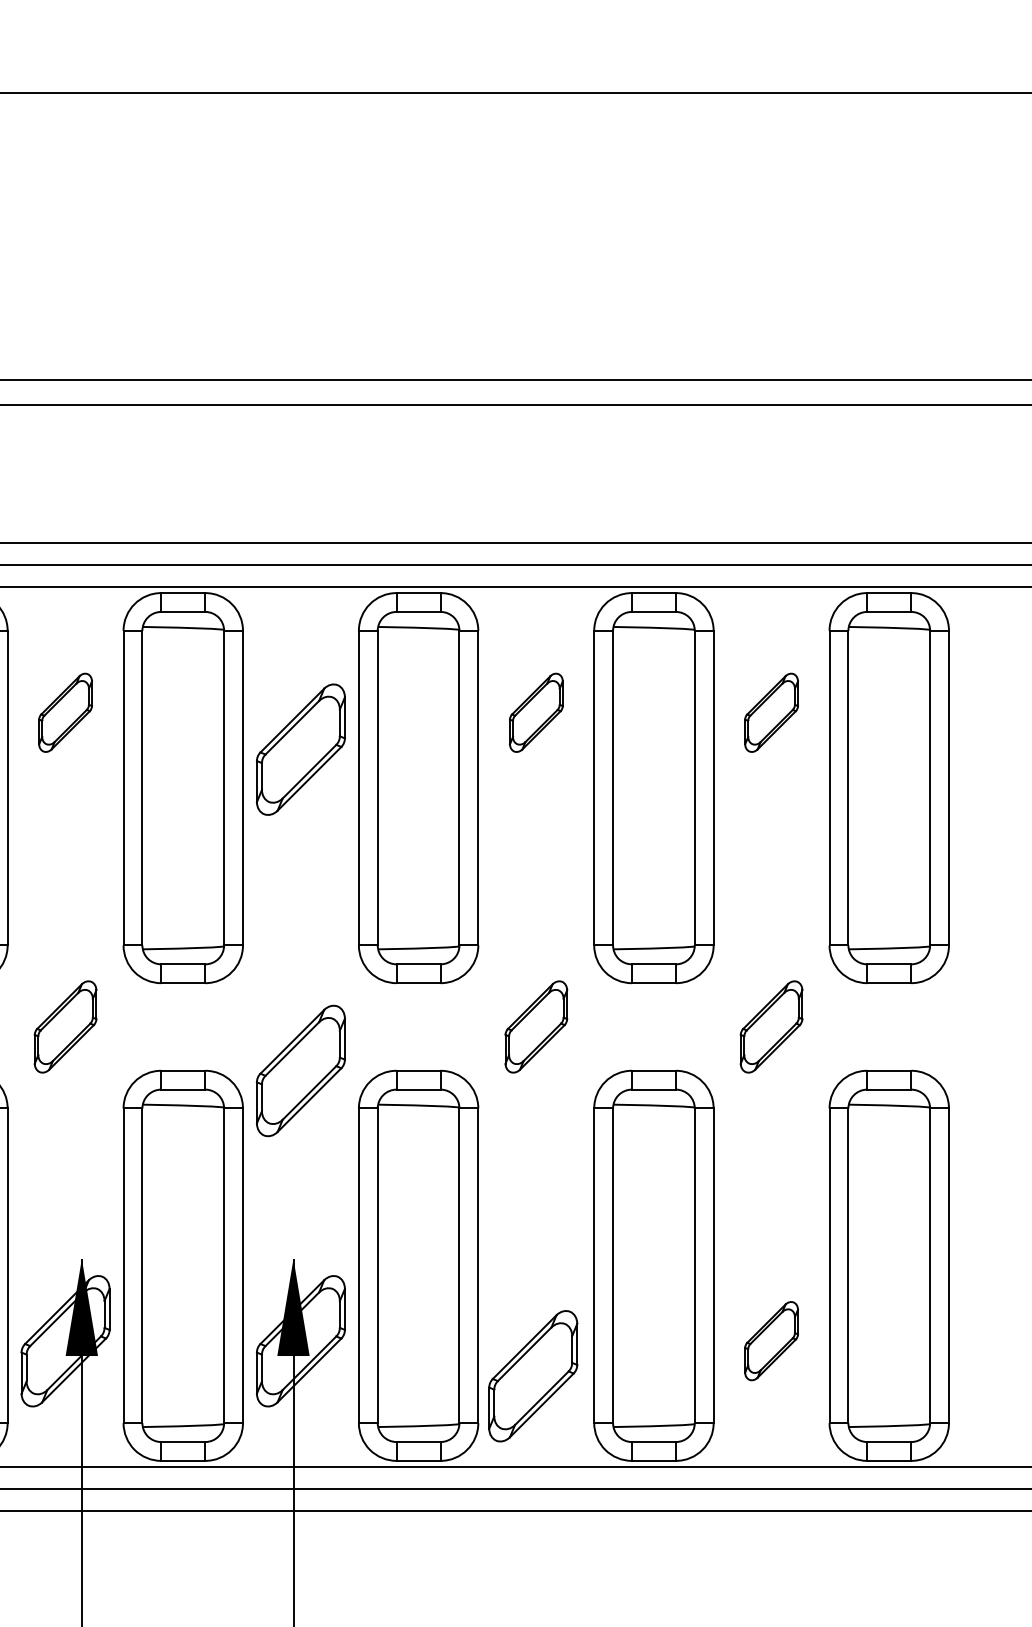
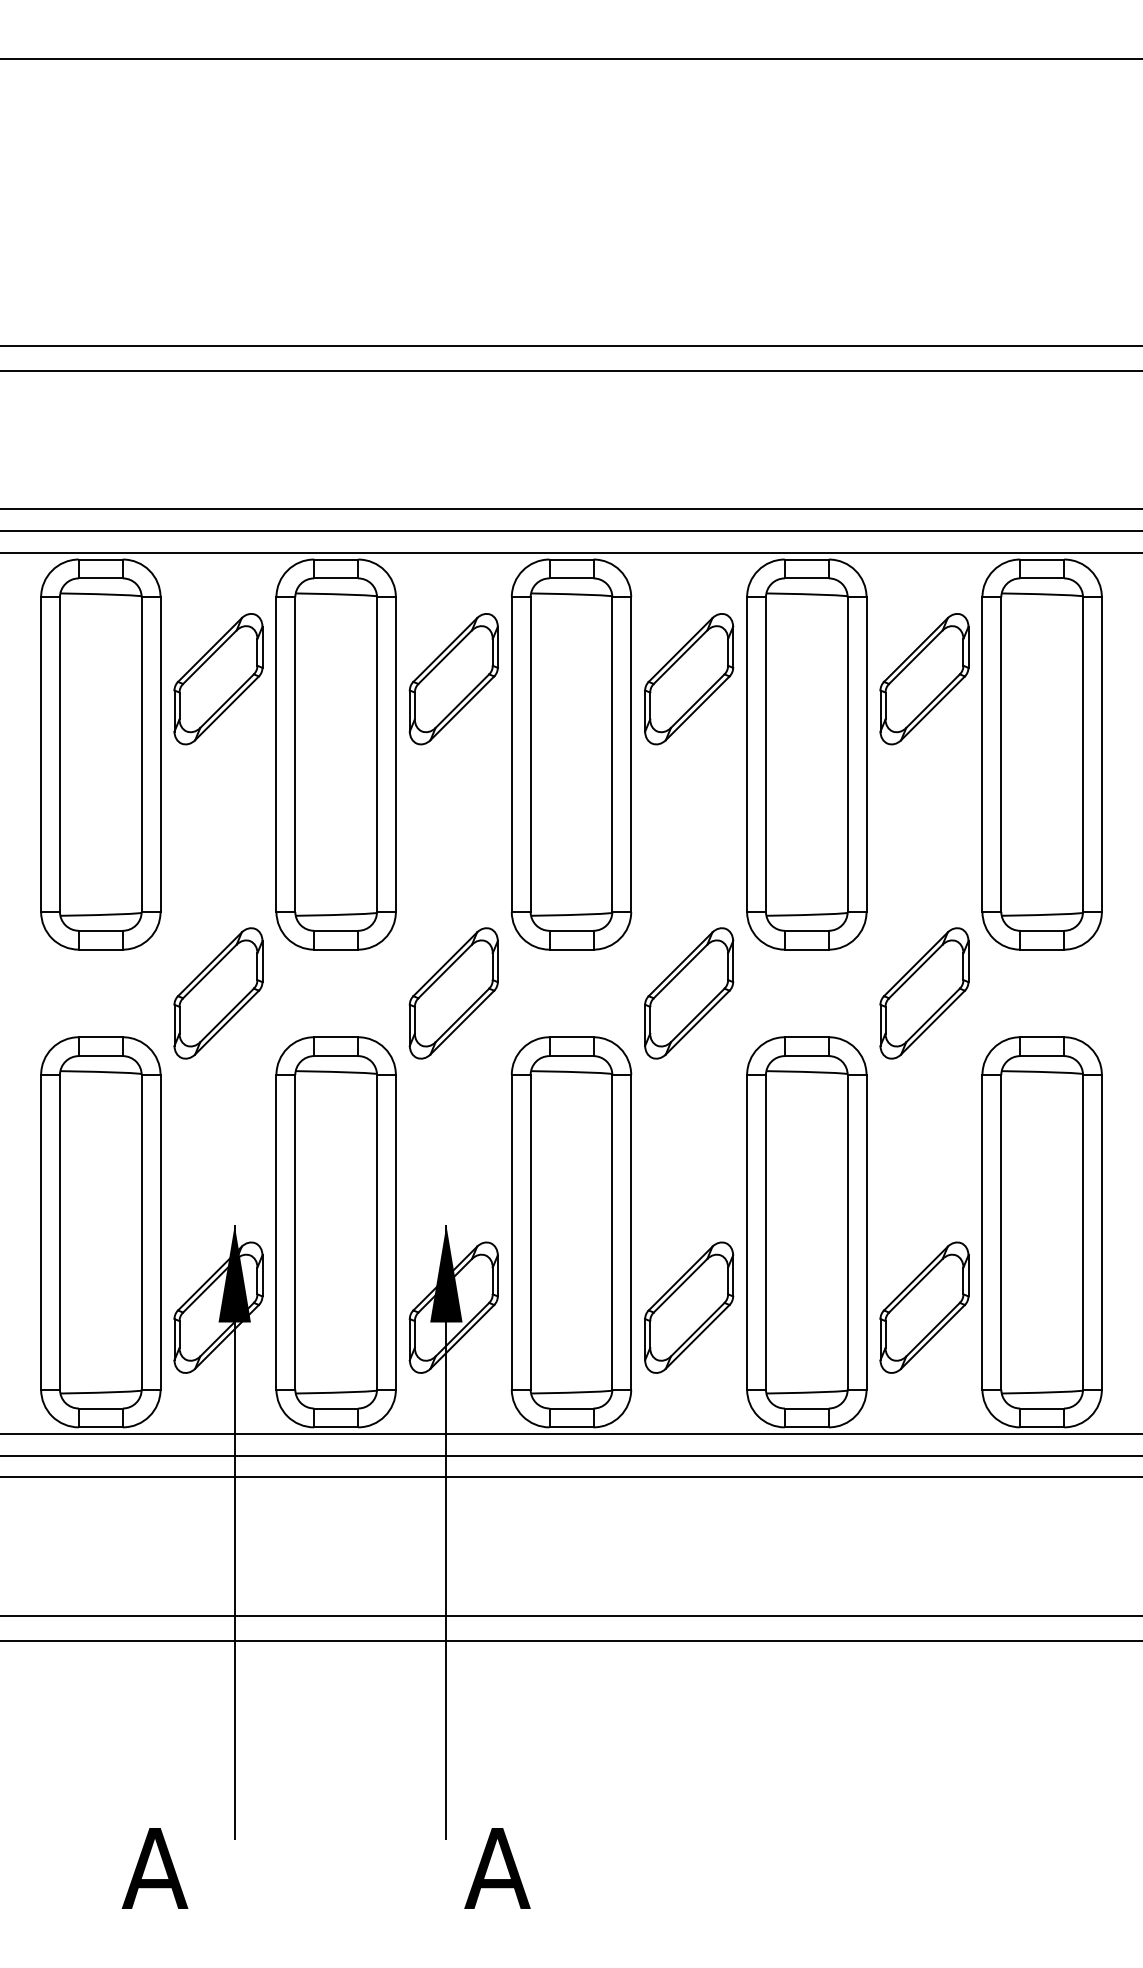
part: (65, 713) -> (218, 679), size x1.67
part: (536, 713) -> (689, 679), size x1.67
part: (771, 713) -> (924, 679), size x1.67
part: (300, 750) -> (453, 679), moved
part: (65, 1027) -> (218, 993), size x1.43
part: (536, 1027) -> (689, 993), size x1.43
part: (771, 1027) -> (924, 993), size x1.43
part: (300, 1071) -> (453, 993), moved
part: (771, 1341) -> (924, 1307), size x1.67
part: (533, 1376) -> (689, 1307), moved

